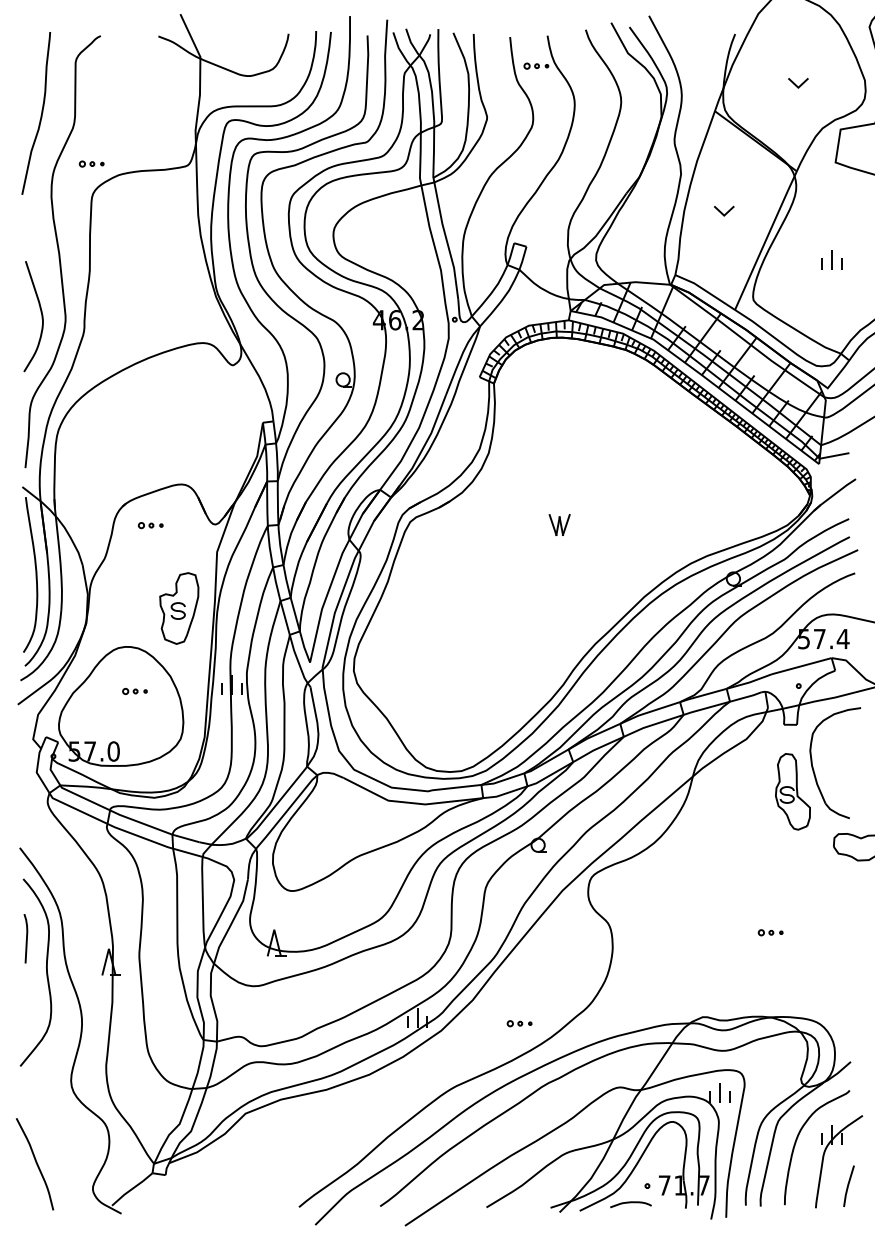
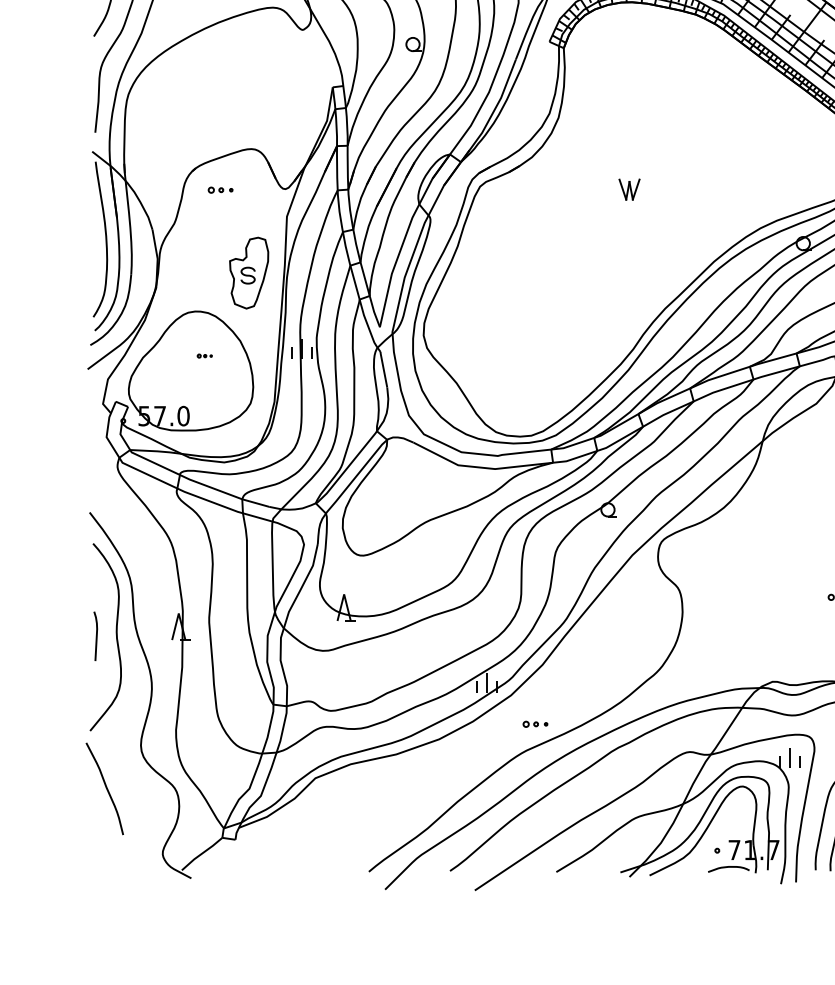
part: (134, 691) -> (204, 356), size x0.6
line: (26, 938) -> (96, 636), moved
part: (519, 1023) -> (535, 724), moved
curve: (36, 1164) -> (106, 789), moved
curve: (630, 1203) -> (728, 868), moved

